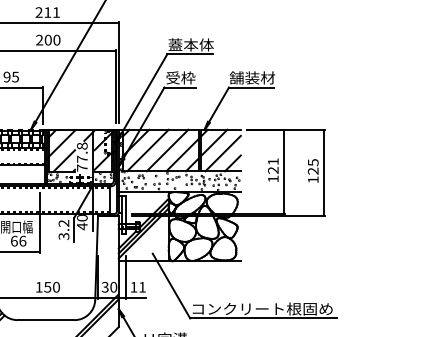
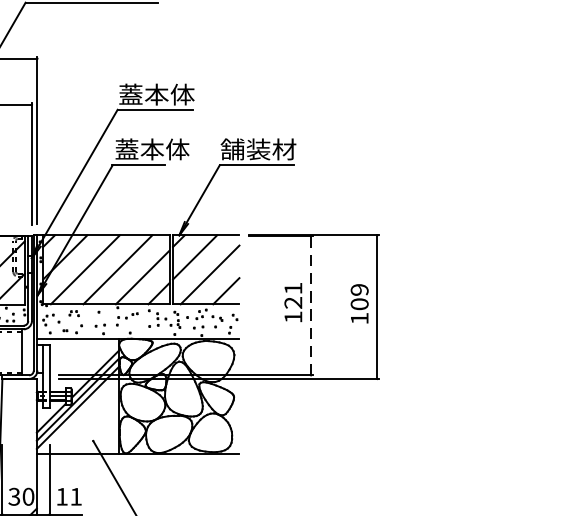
text: (188, 77) -> (152, 148), 受枠 -> 蓋本体
text: (313, 166) -> (360, 296), 125 -> 109
line: (284, 172) -> (311, 306), solid -> dashed

